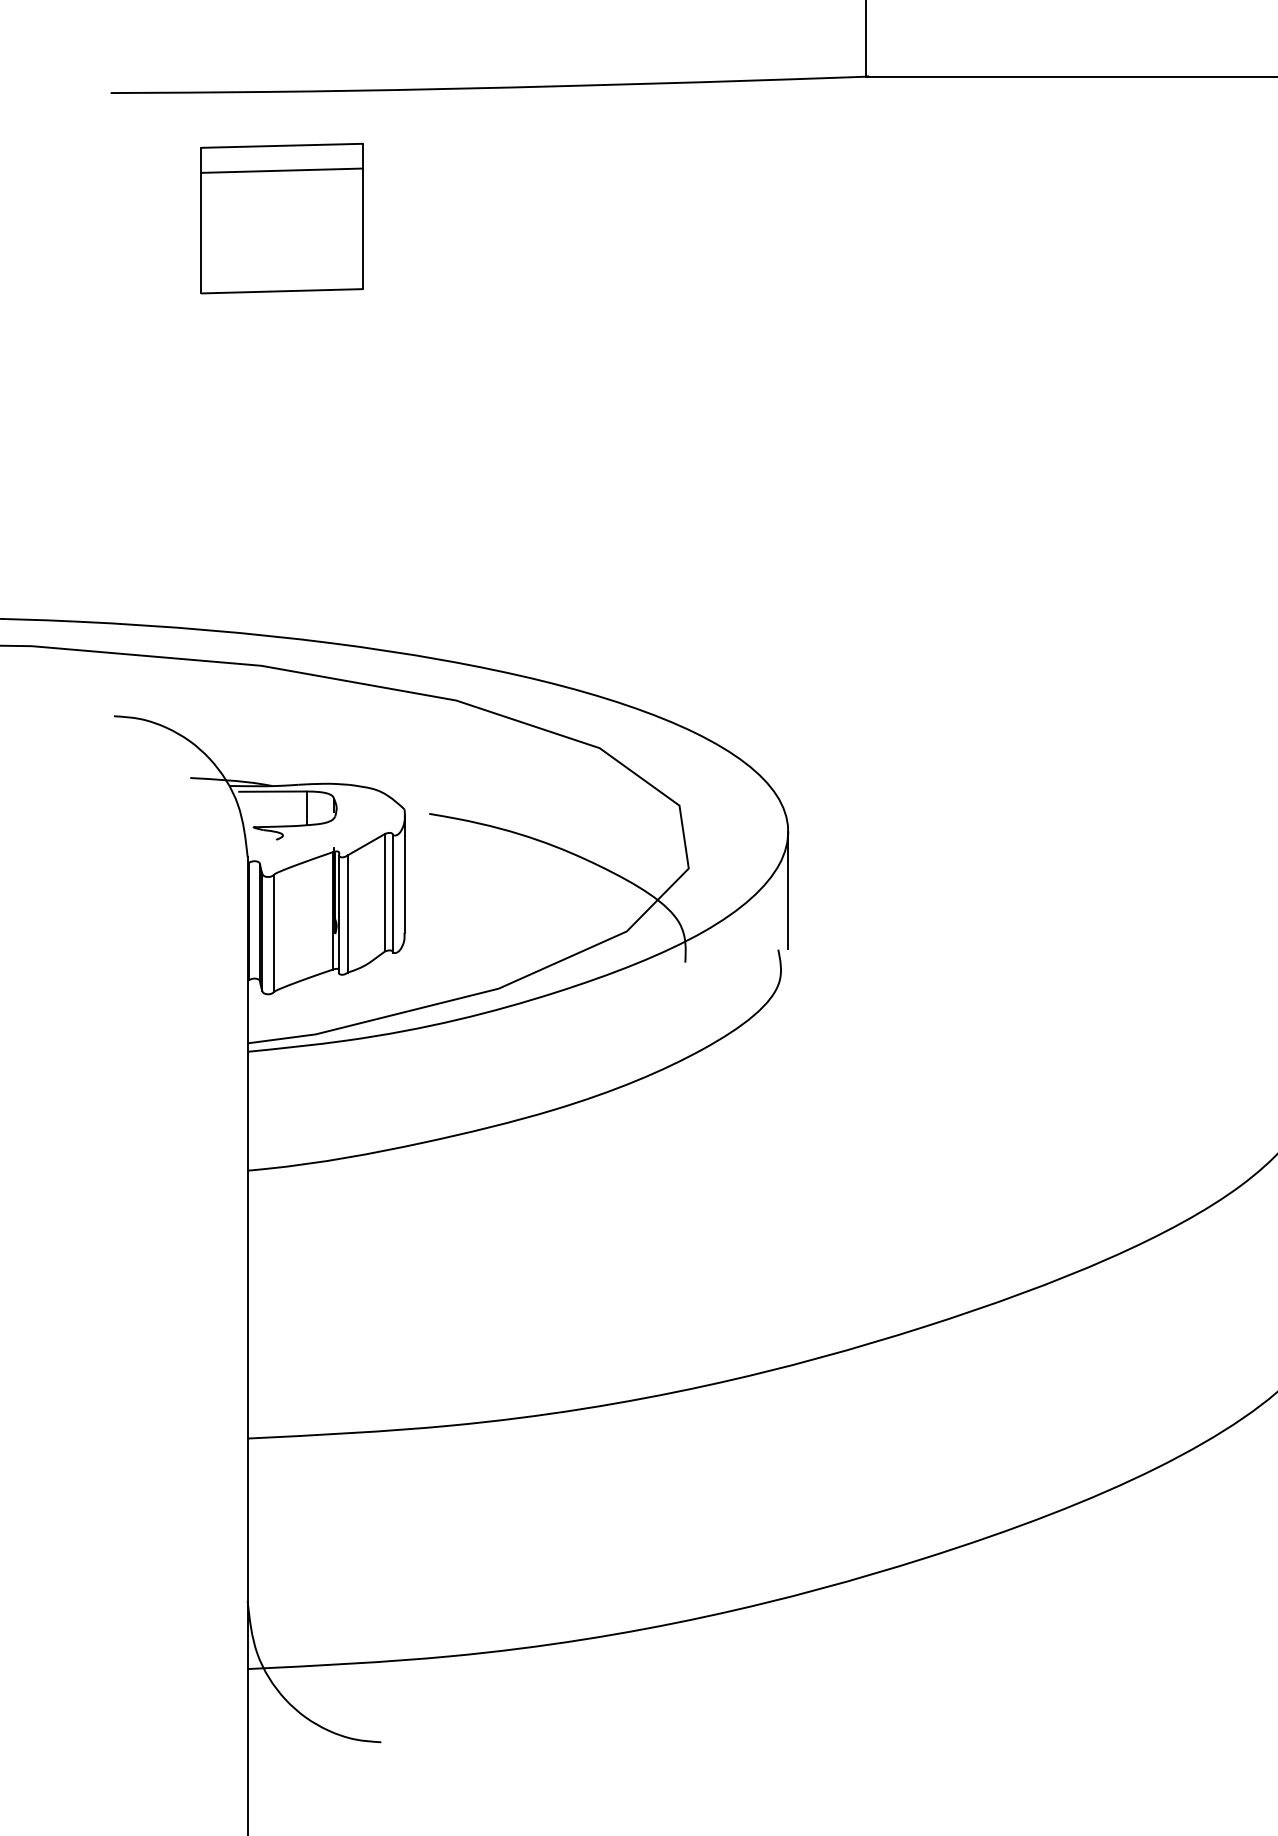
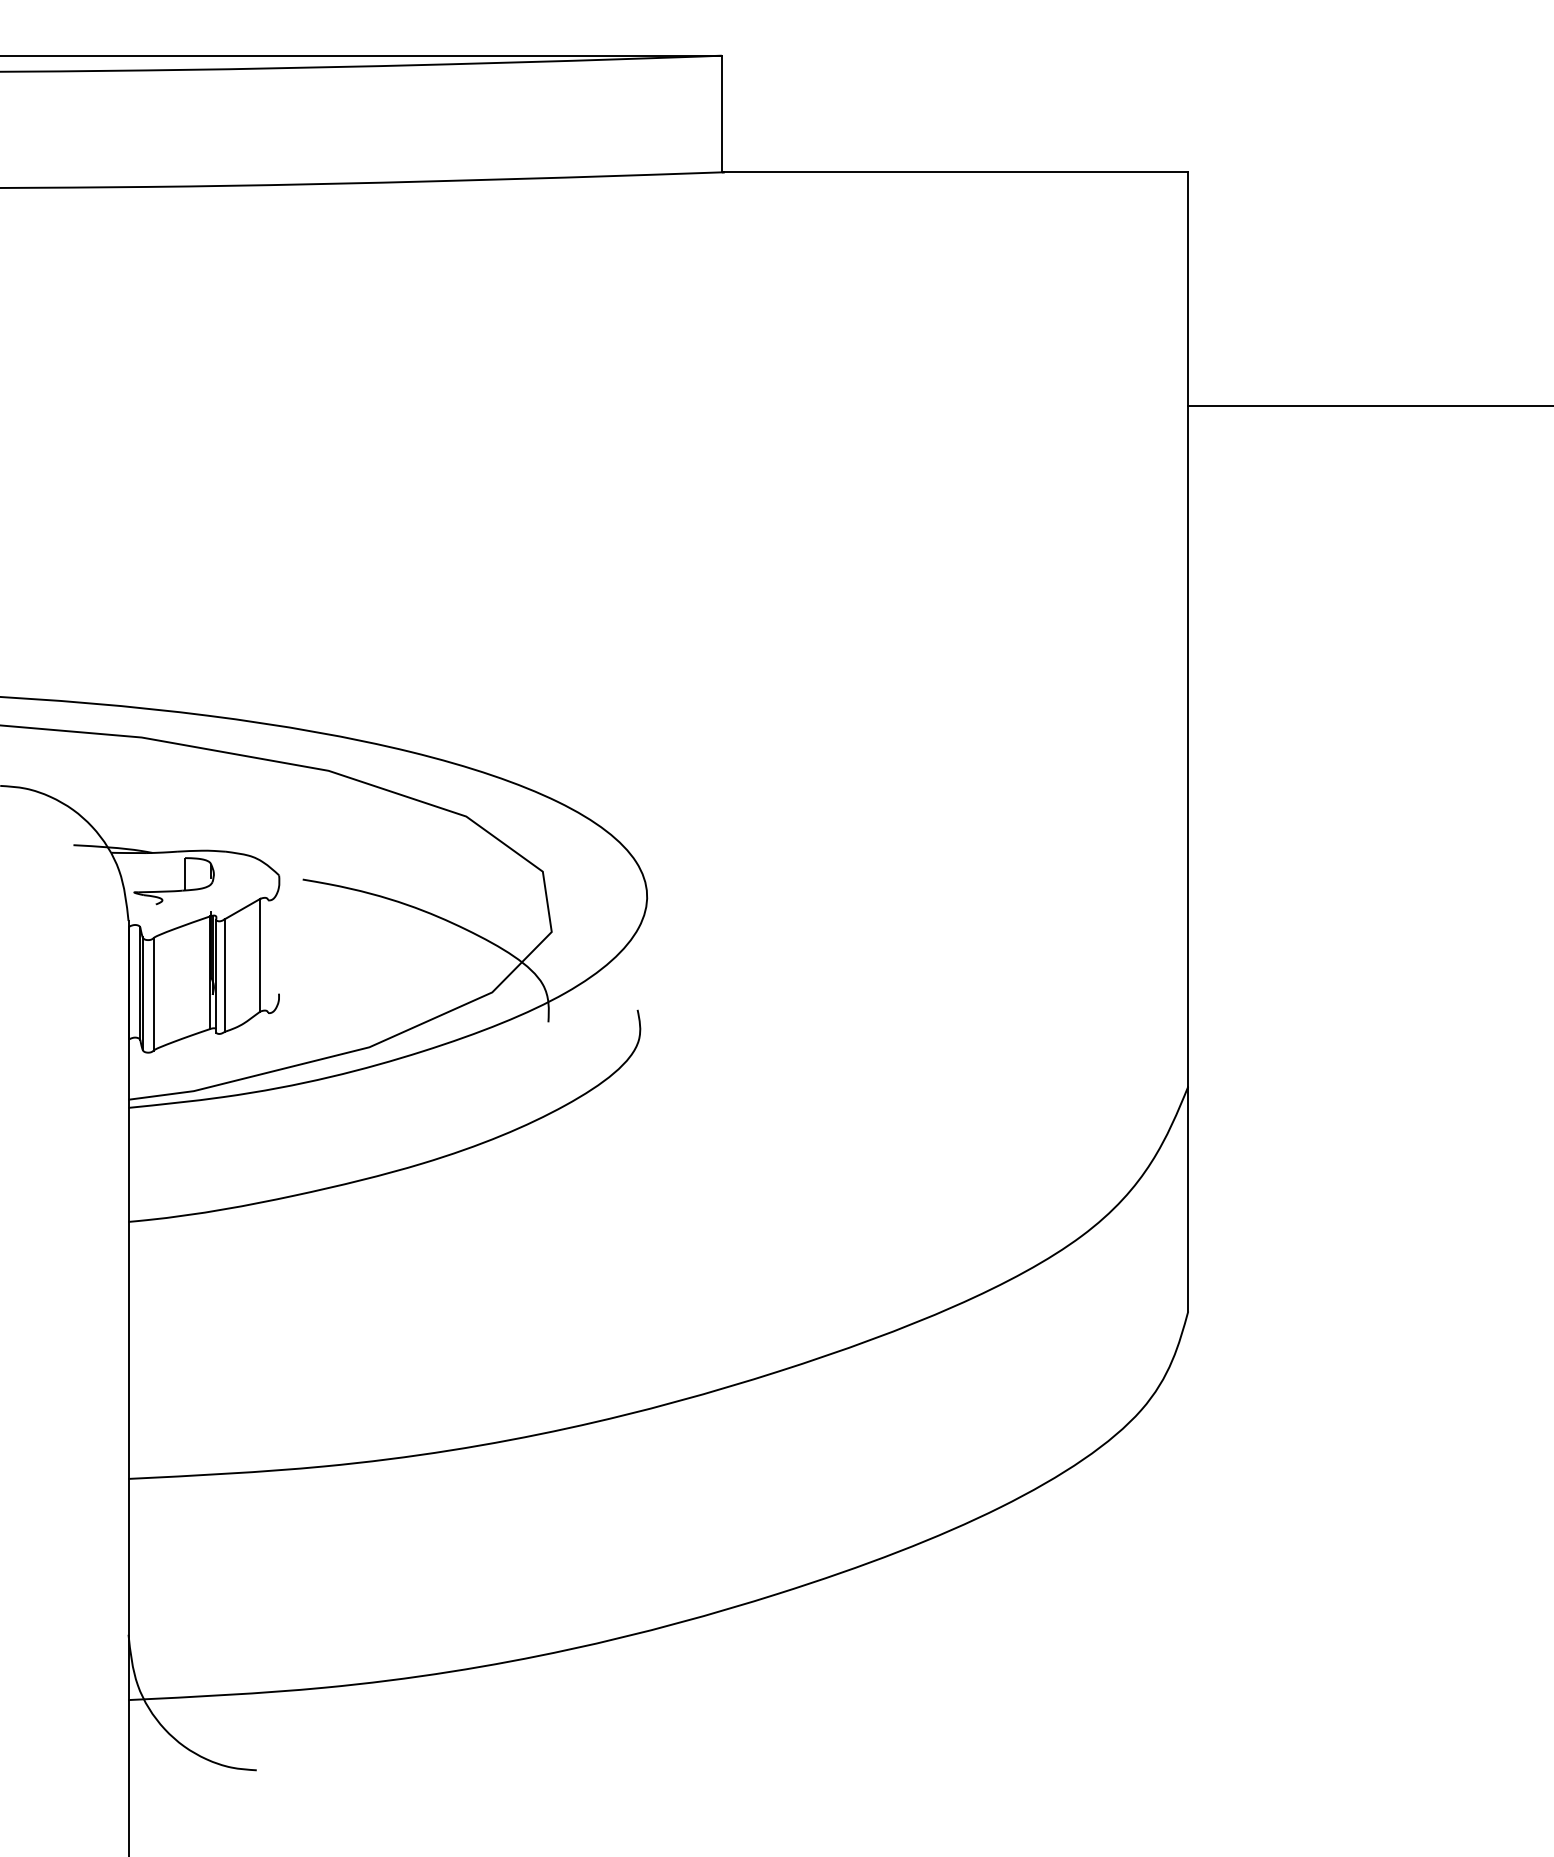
part: (282, 218) -> (161, 308), removed
line: (272, 791) -> (152, 858), removed
line: (405, 873) -> (279, 936), removed
line: (788, 889) -> (647, 952), removed
line: (393, 894) -> (268, 956), removed

